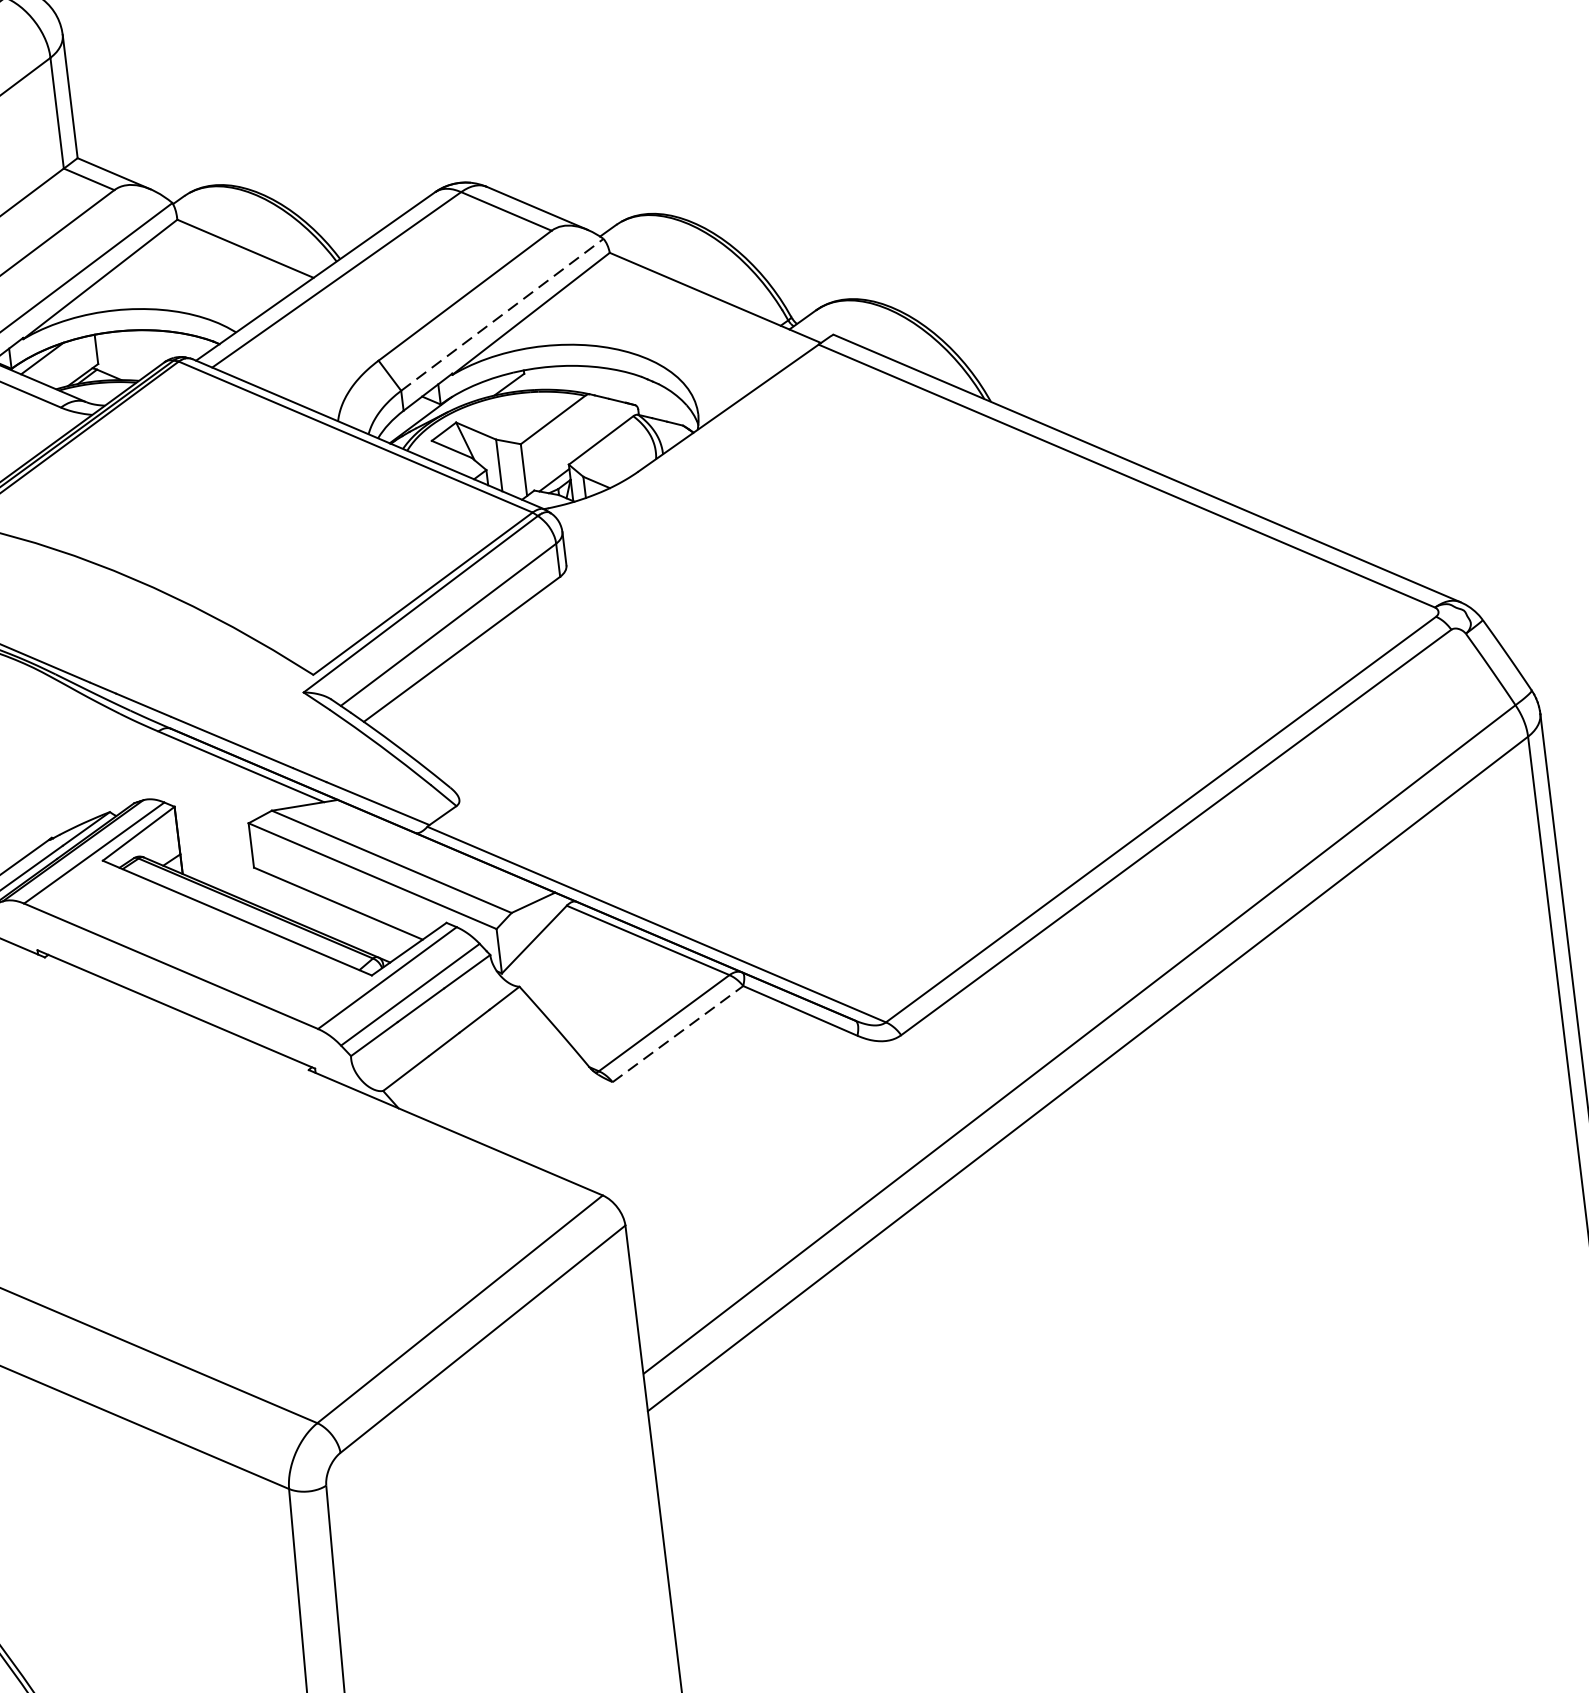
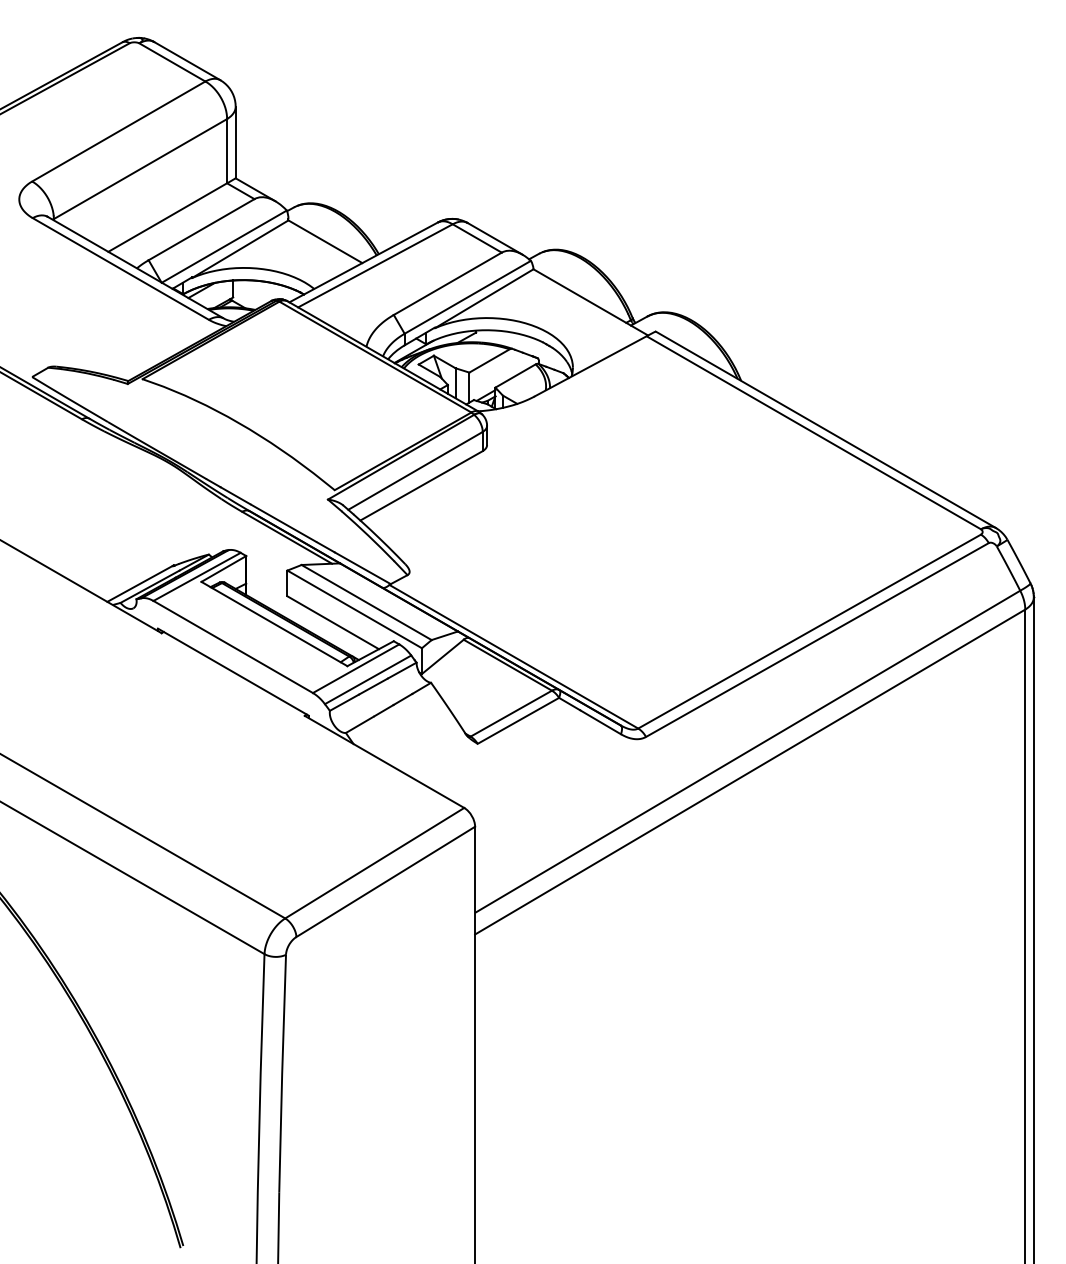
line: (501, 315) -> (467, 297), dashed -> solid
line: (678, 1033) -> (518, 720), dashed -> solid

